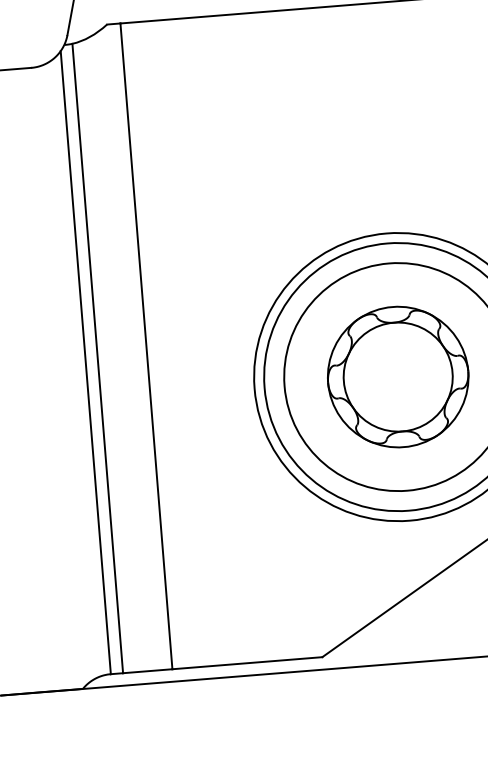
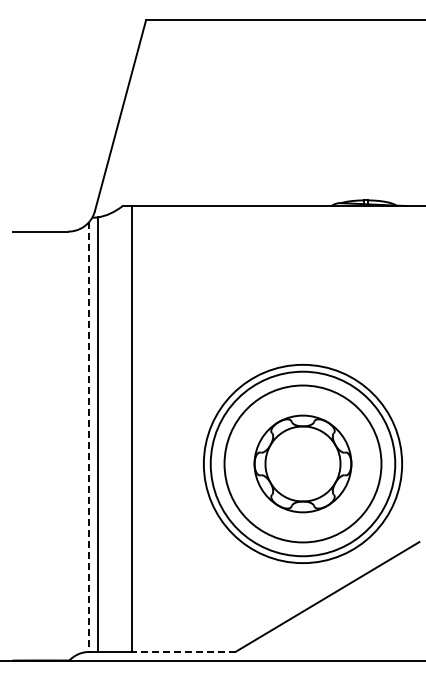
line: (85, 363) -> (89, 437), solid -> dashed
line: (246, 662) -> (183, 651), solid -> dashed

